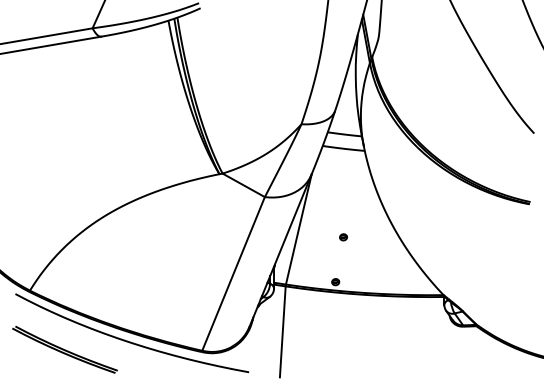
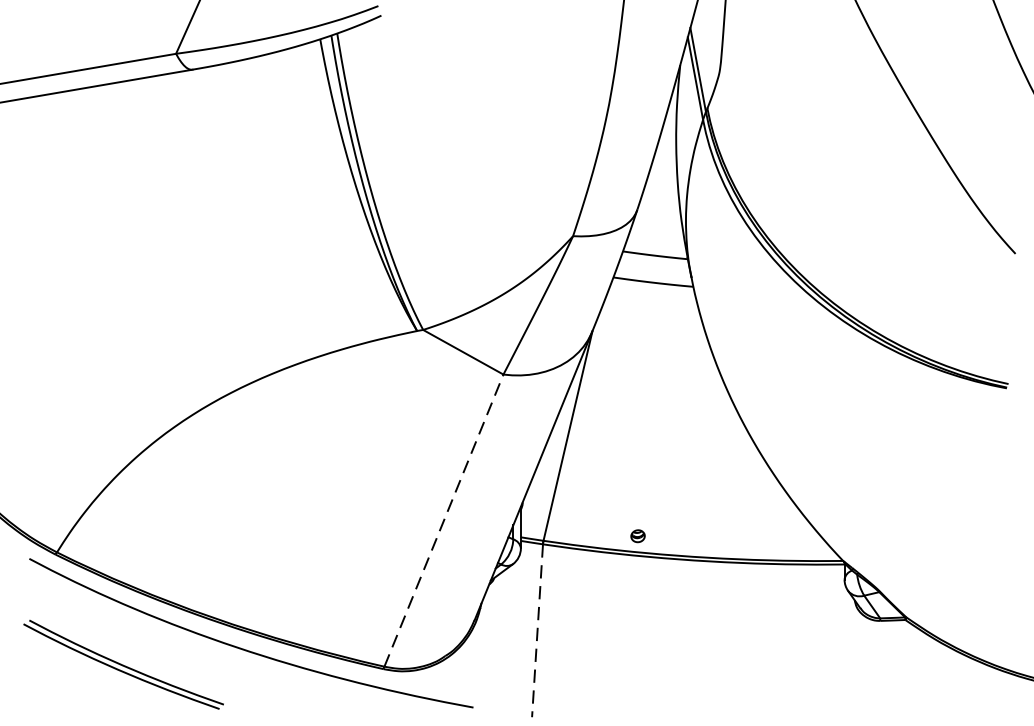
part: (343, 237) -> (652, 451), removed
line: (233, 273) -> (443, 519), solid -> dashed
line: (282, 331) -> (536, 630), solid -> dashed

